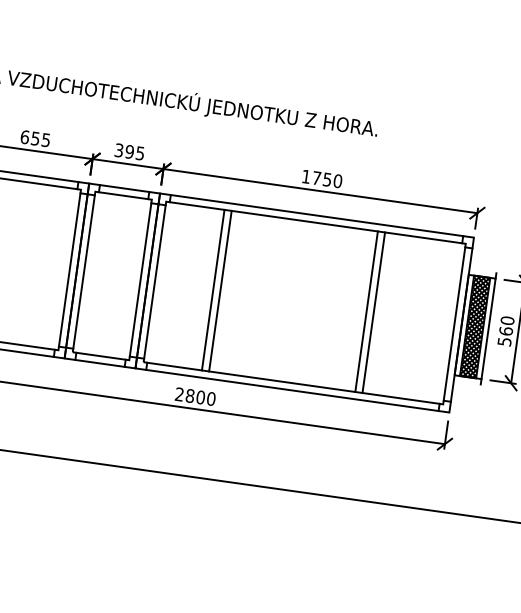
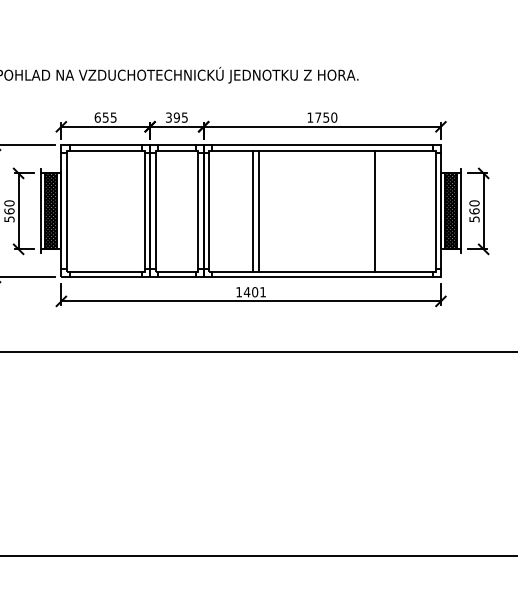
line: (367, 311) -> (369, 211), removed
text: (195, 397) -> (251, 292), 2800 -> 1401

